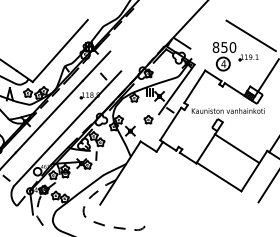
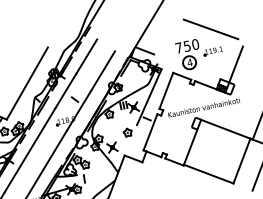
line: (123, 36) -> (86, 56), added
text: (215, 47) -> (178, 48), 850 -> 750
line: (136, 54) -> (102, 71), added
line: (236, 148) -> (225, 129), moved

